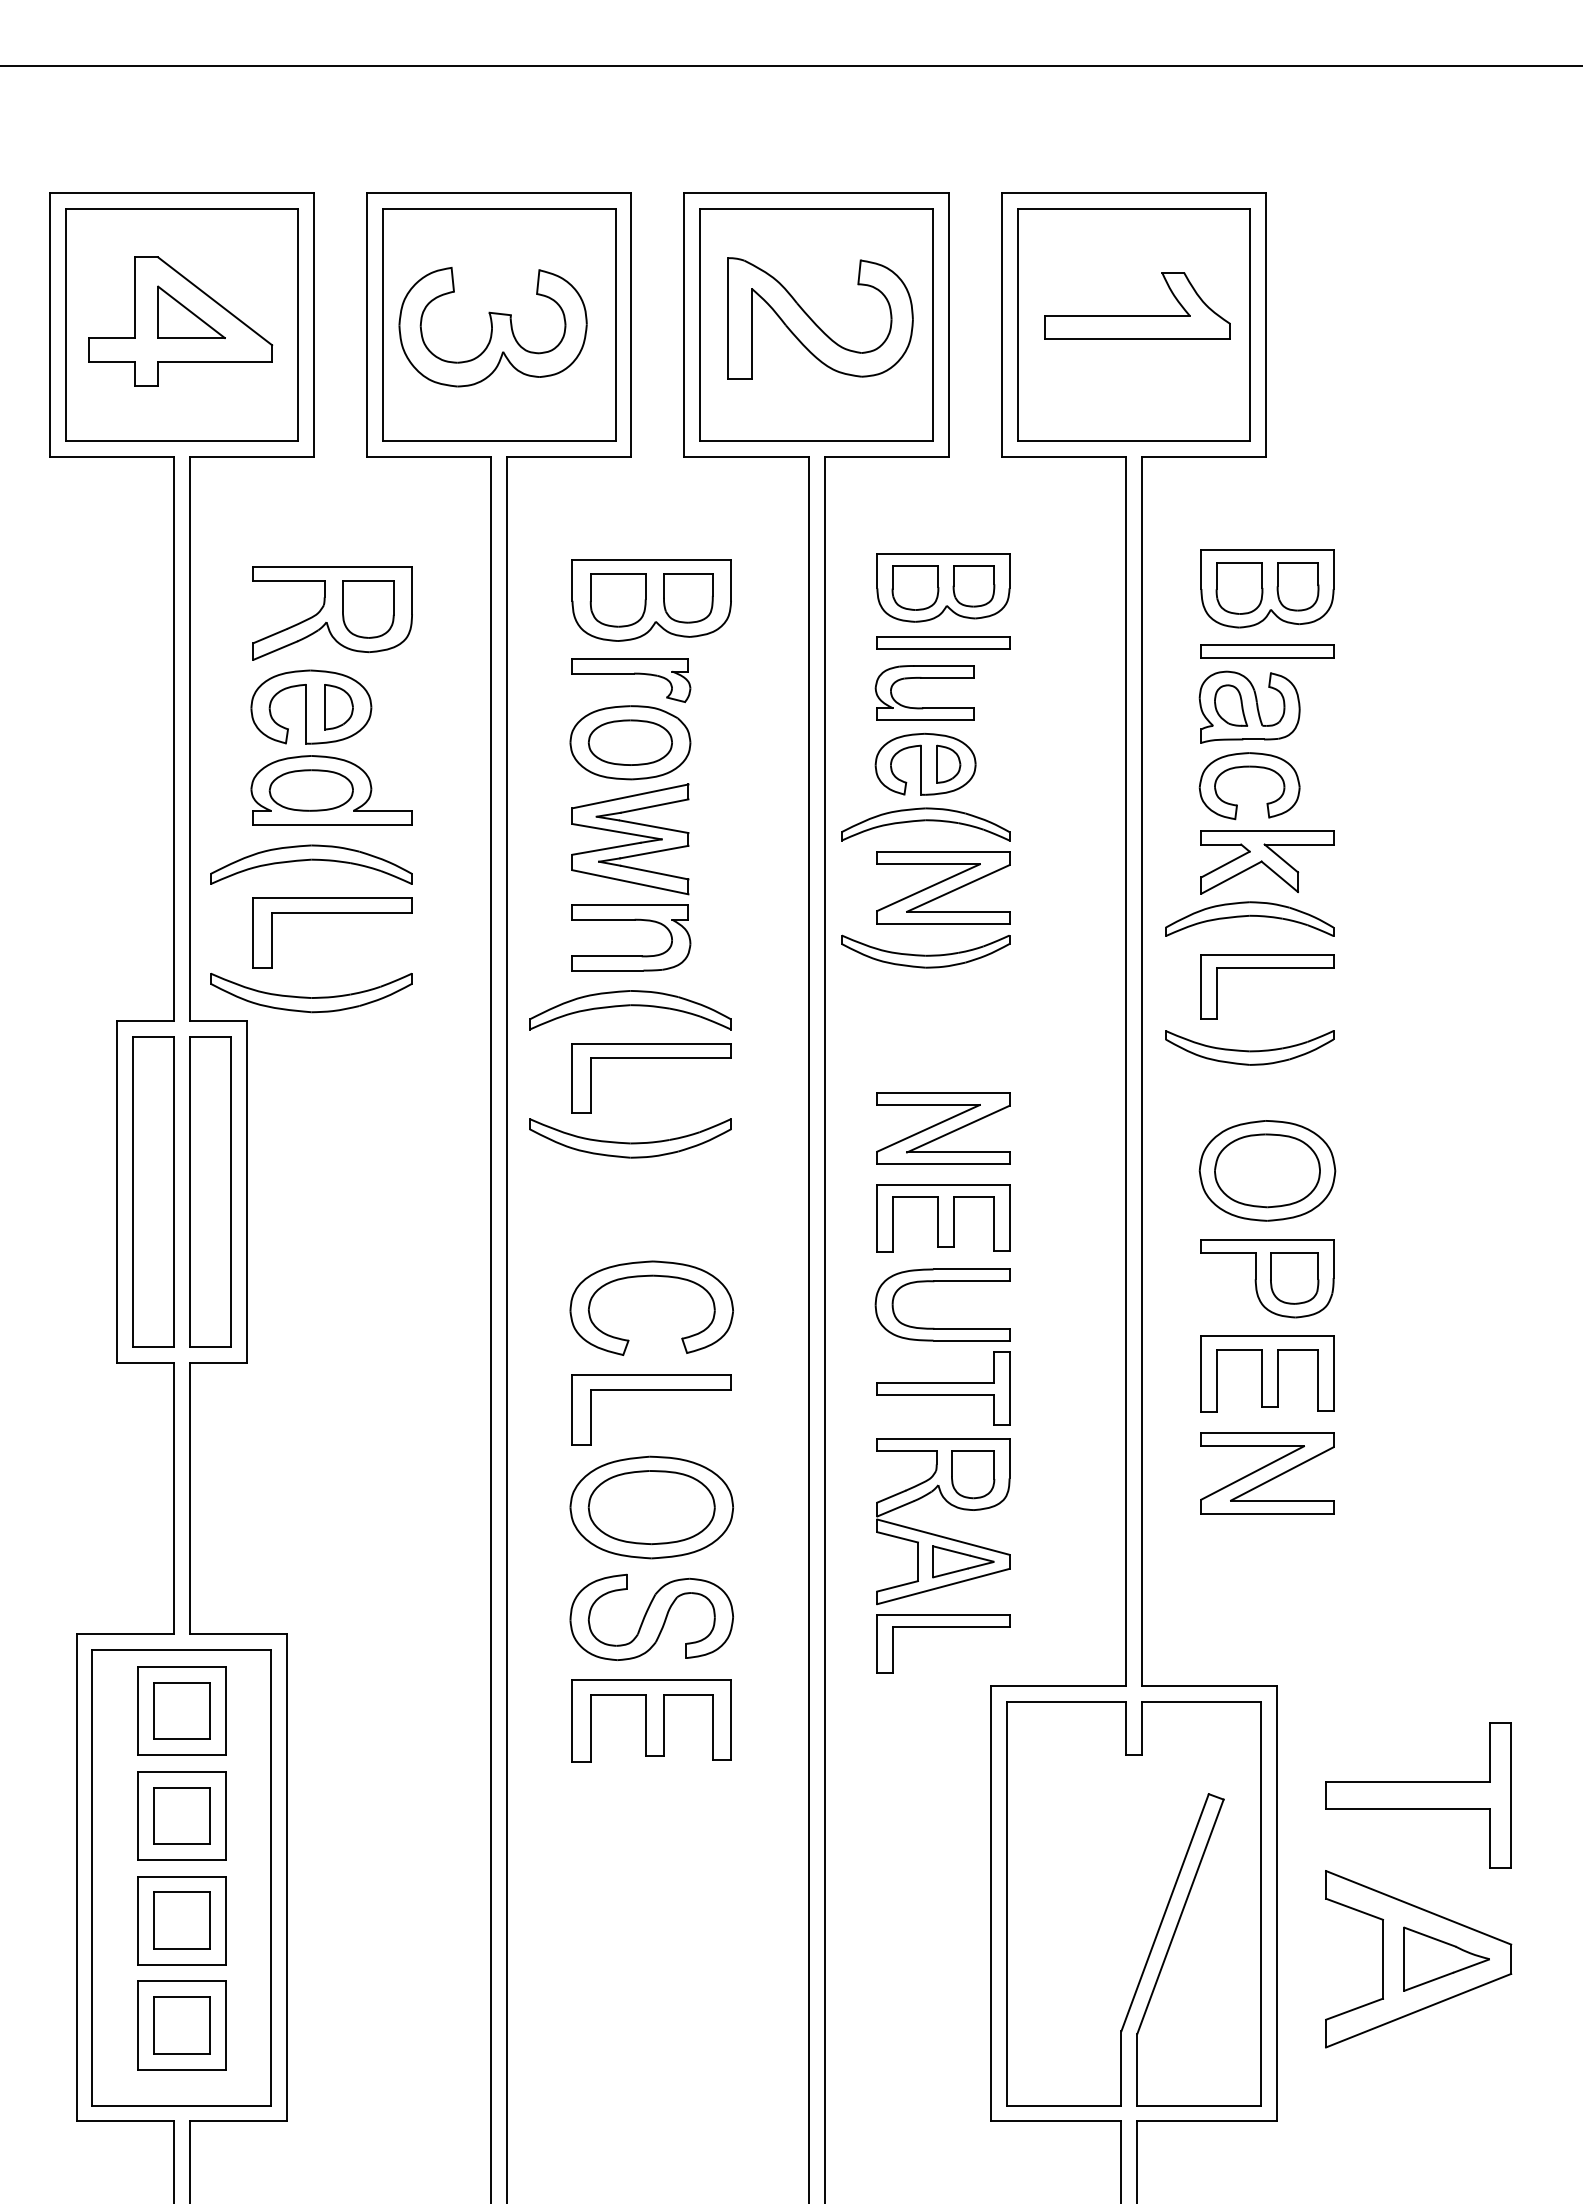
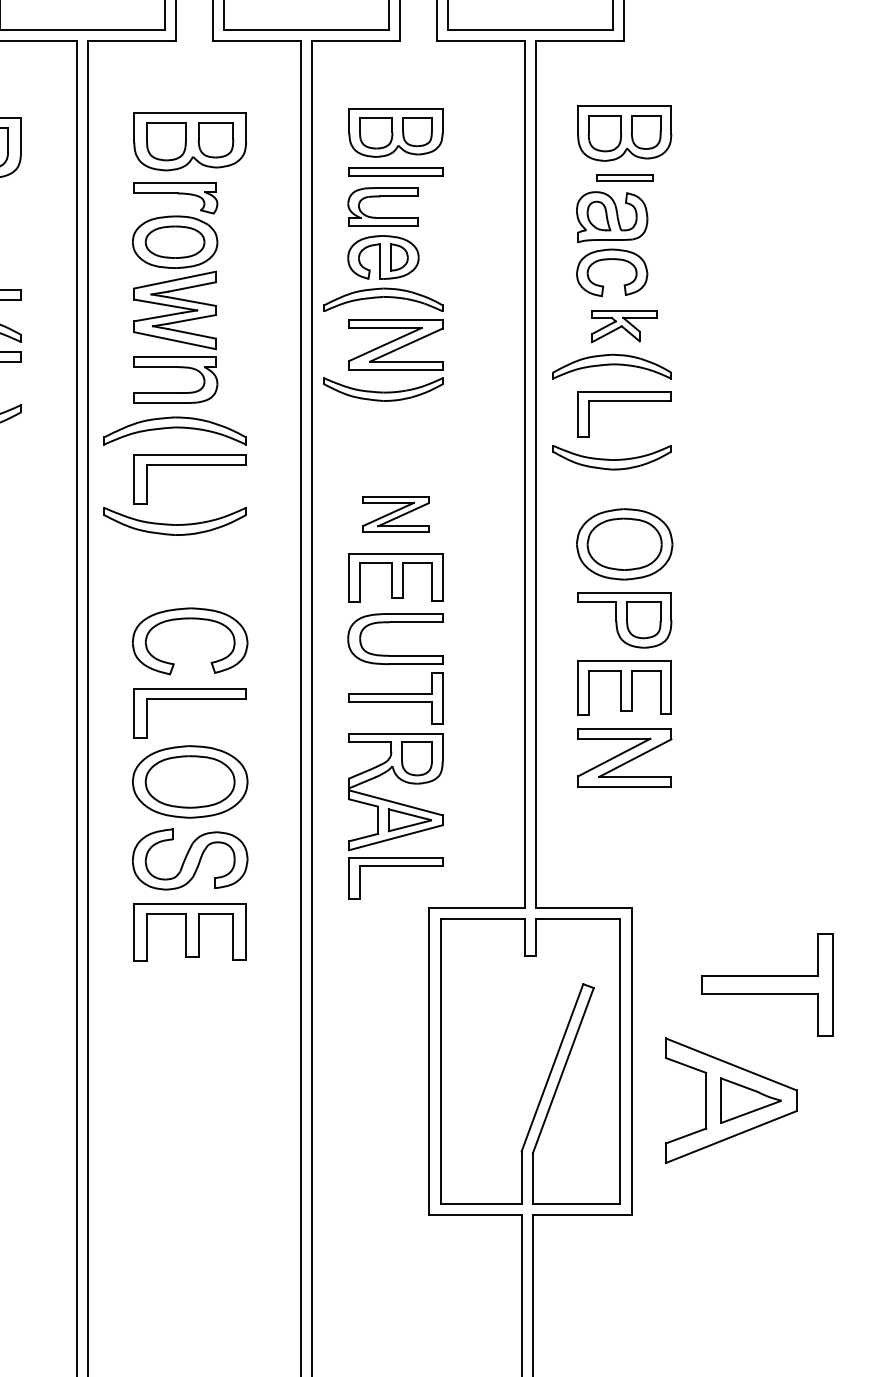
part: (1267, 651) -> (624, 177), size x0.6
part: (1267, 862) -> (624, 326), size x0.7
part: (943, 1128) -> (396, 514), size x0.7
part: (1418, 1795) -> (767, 985), moved

